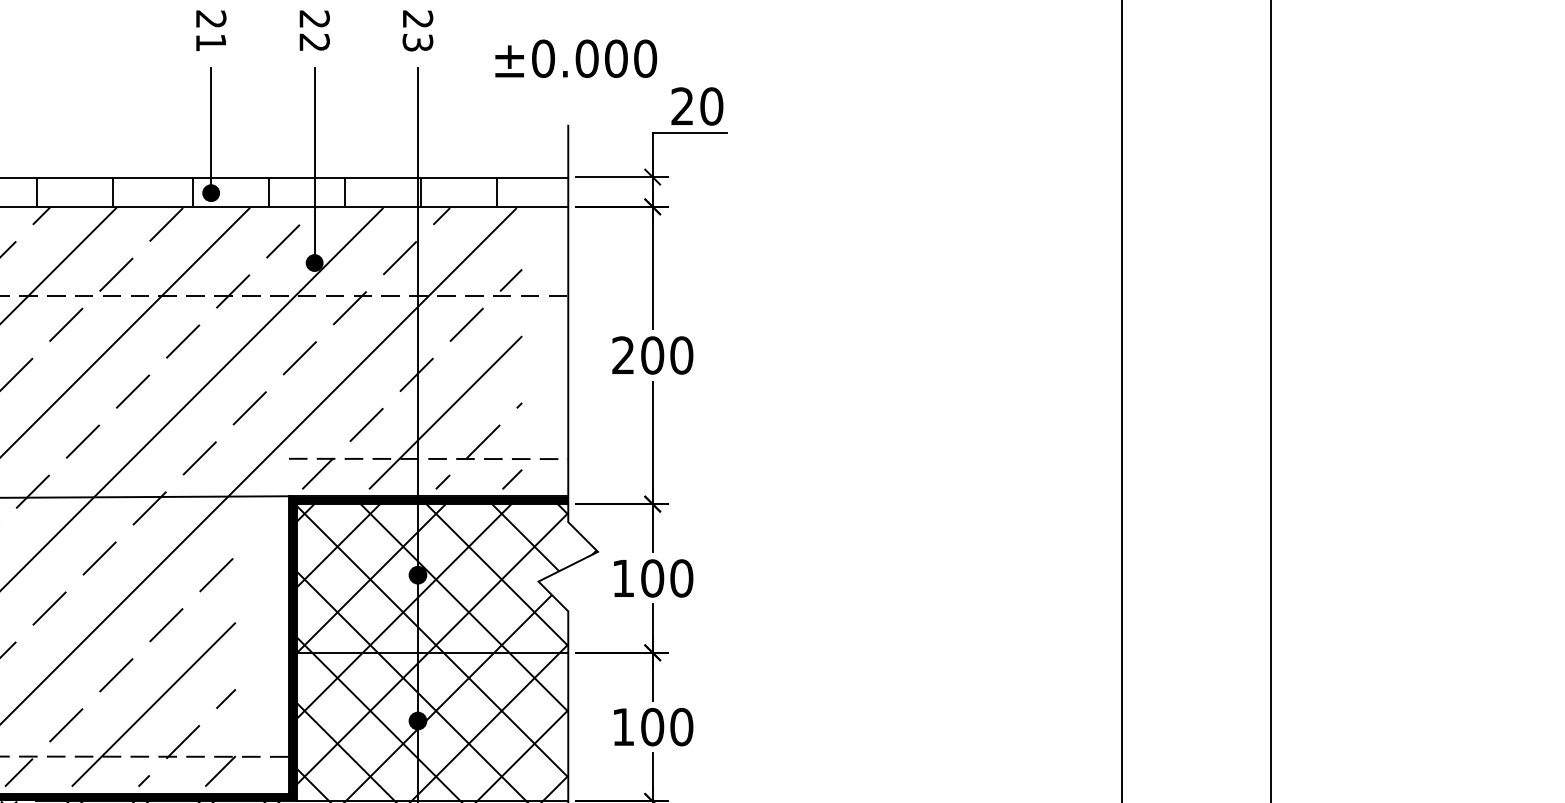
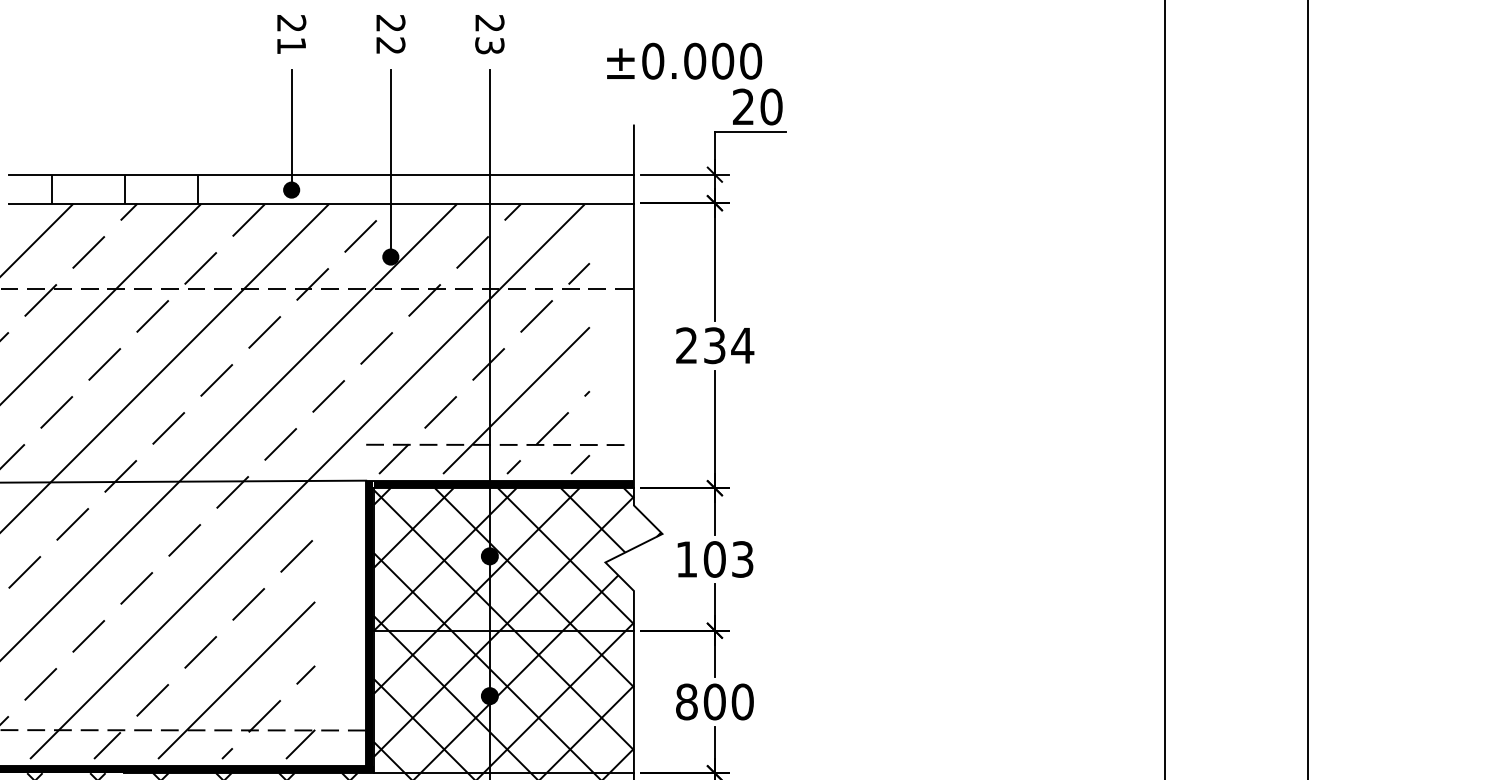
text: (576, 57) -> (684, 60), moved
hatch: (344, 192) -> (419, 189), removed
text: (666, 355) -> (728, 345), 200 -> 234
text: (681, 578) -> (742, 559), 100 -> 103
text: (623, 726) -> (686, 701), 100 -> 800

